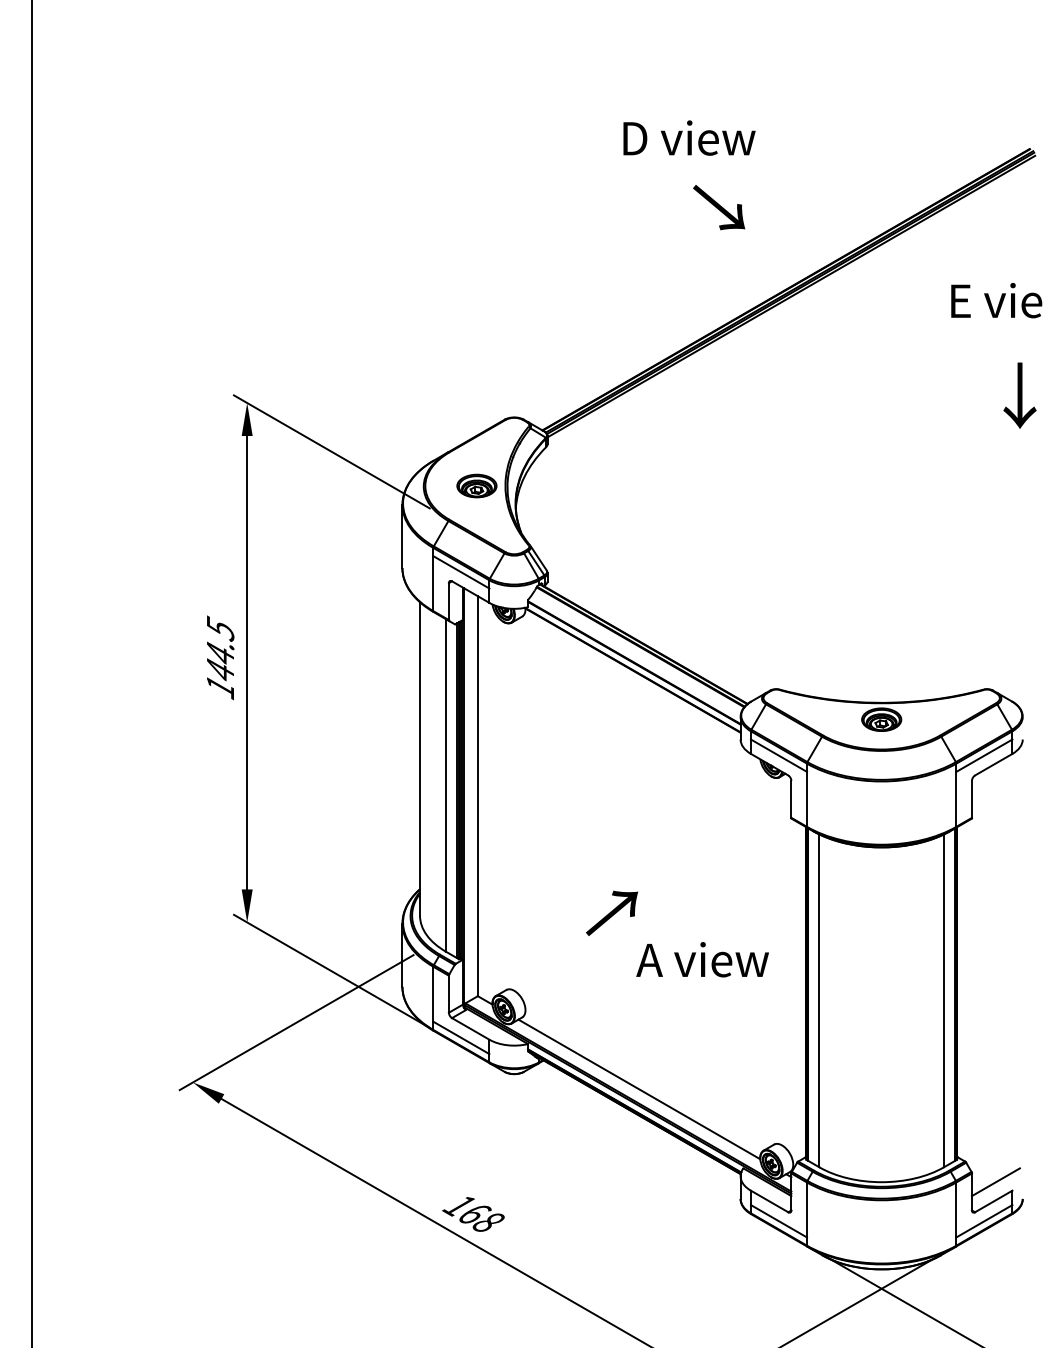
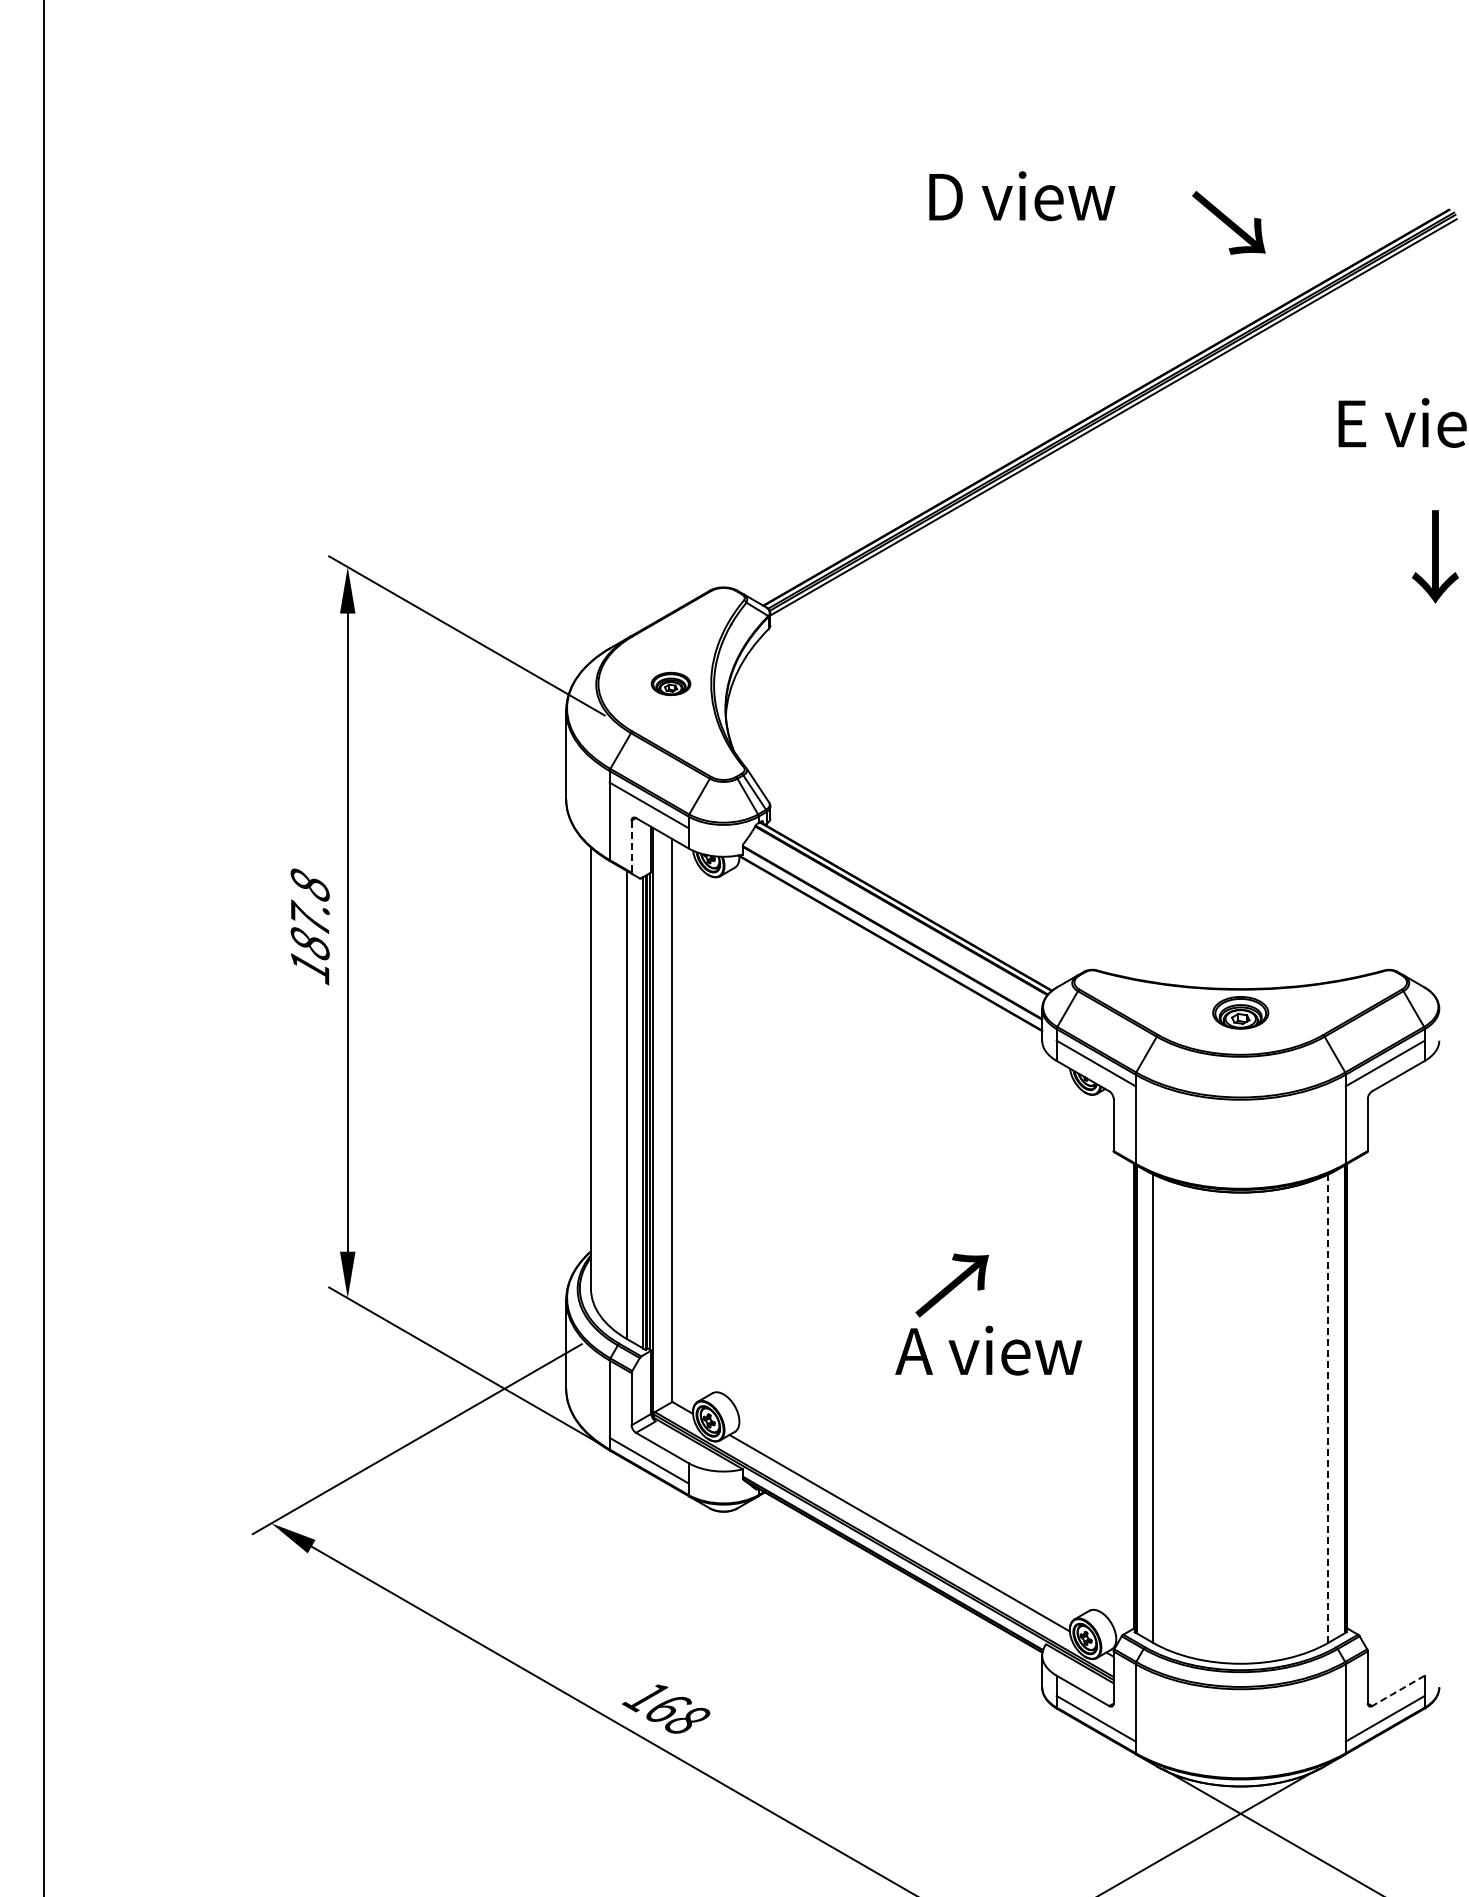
text: (689, 138) -> (1022, 196), moved
text: (718, 207) -> (1228, 222), moved
part: (476, 485) -> (670, 683), size x0.7
line: (448, 602) -> (631, 847), solid -> dashed
text: (220, 649) -> (309, 913), 144.5 -> 187.8
text: (611, 913) -> (951, 1285), moved
line: (944, 1000) -> (1328, 1408), solid -> dashed
line: (995, 1182) -> (1401, 1663), removed
line: (993, 1201) -> (1398, 1691), solid -> dashed

